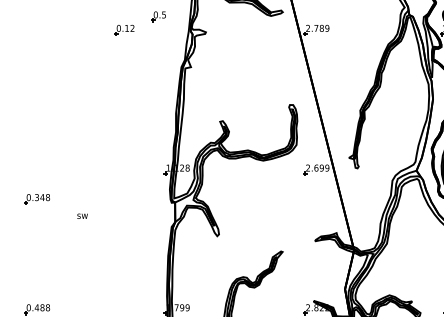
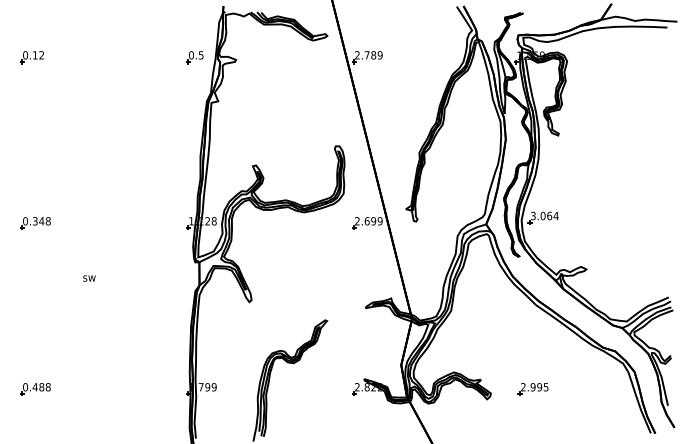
part: (158, 16) -> (194, 57), moved
part: (123, 30) -> (31, 57), moved
part: (37, 199) -> (35, 223), moved

